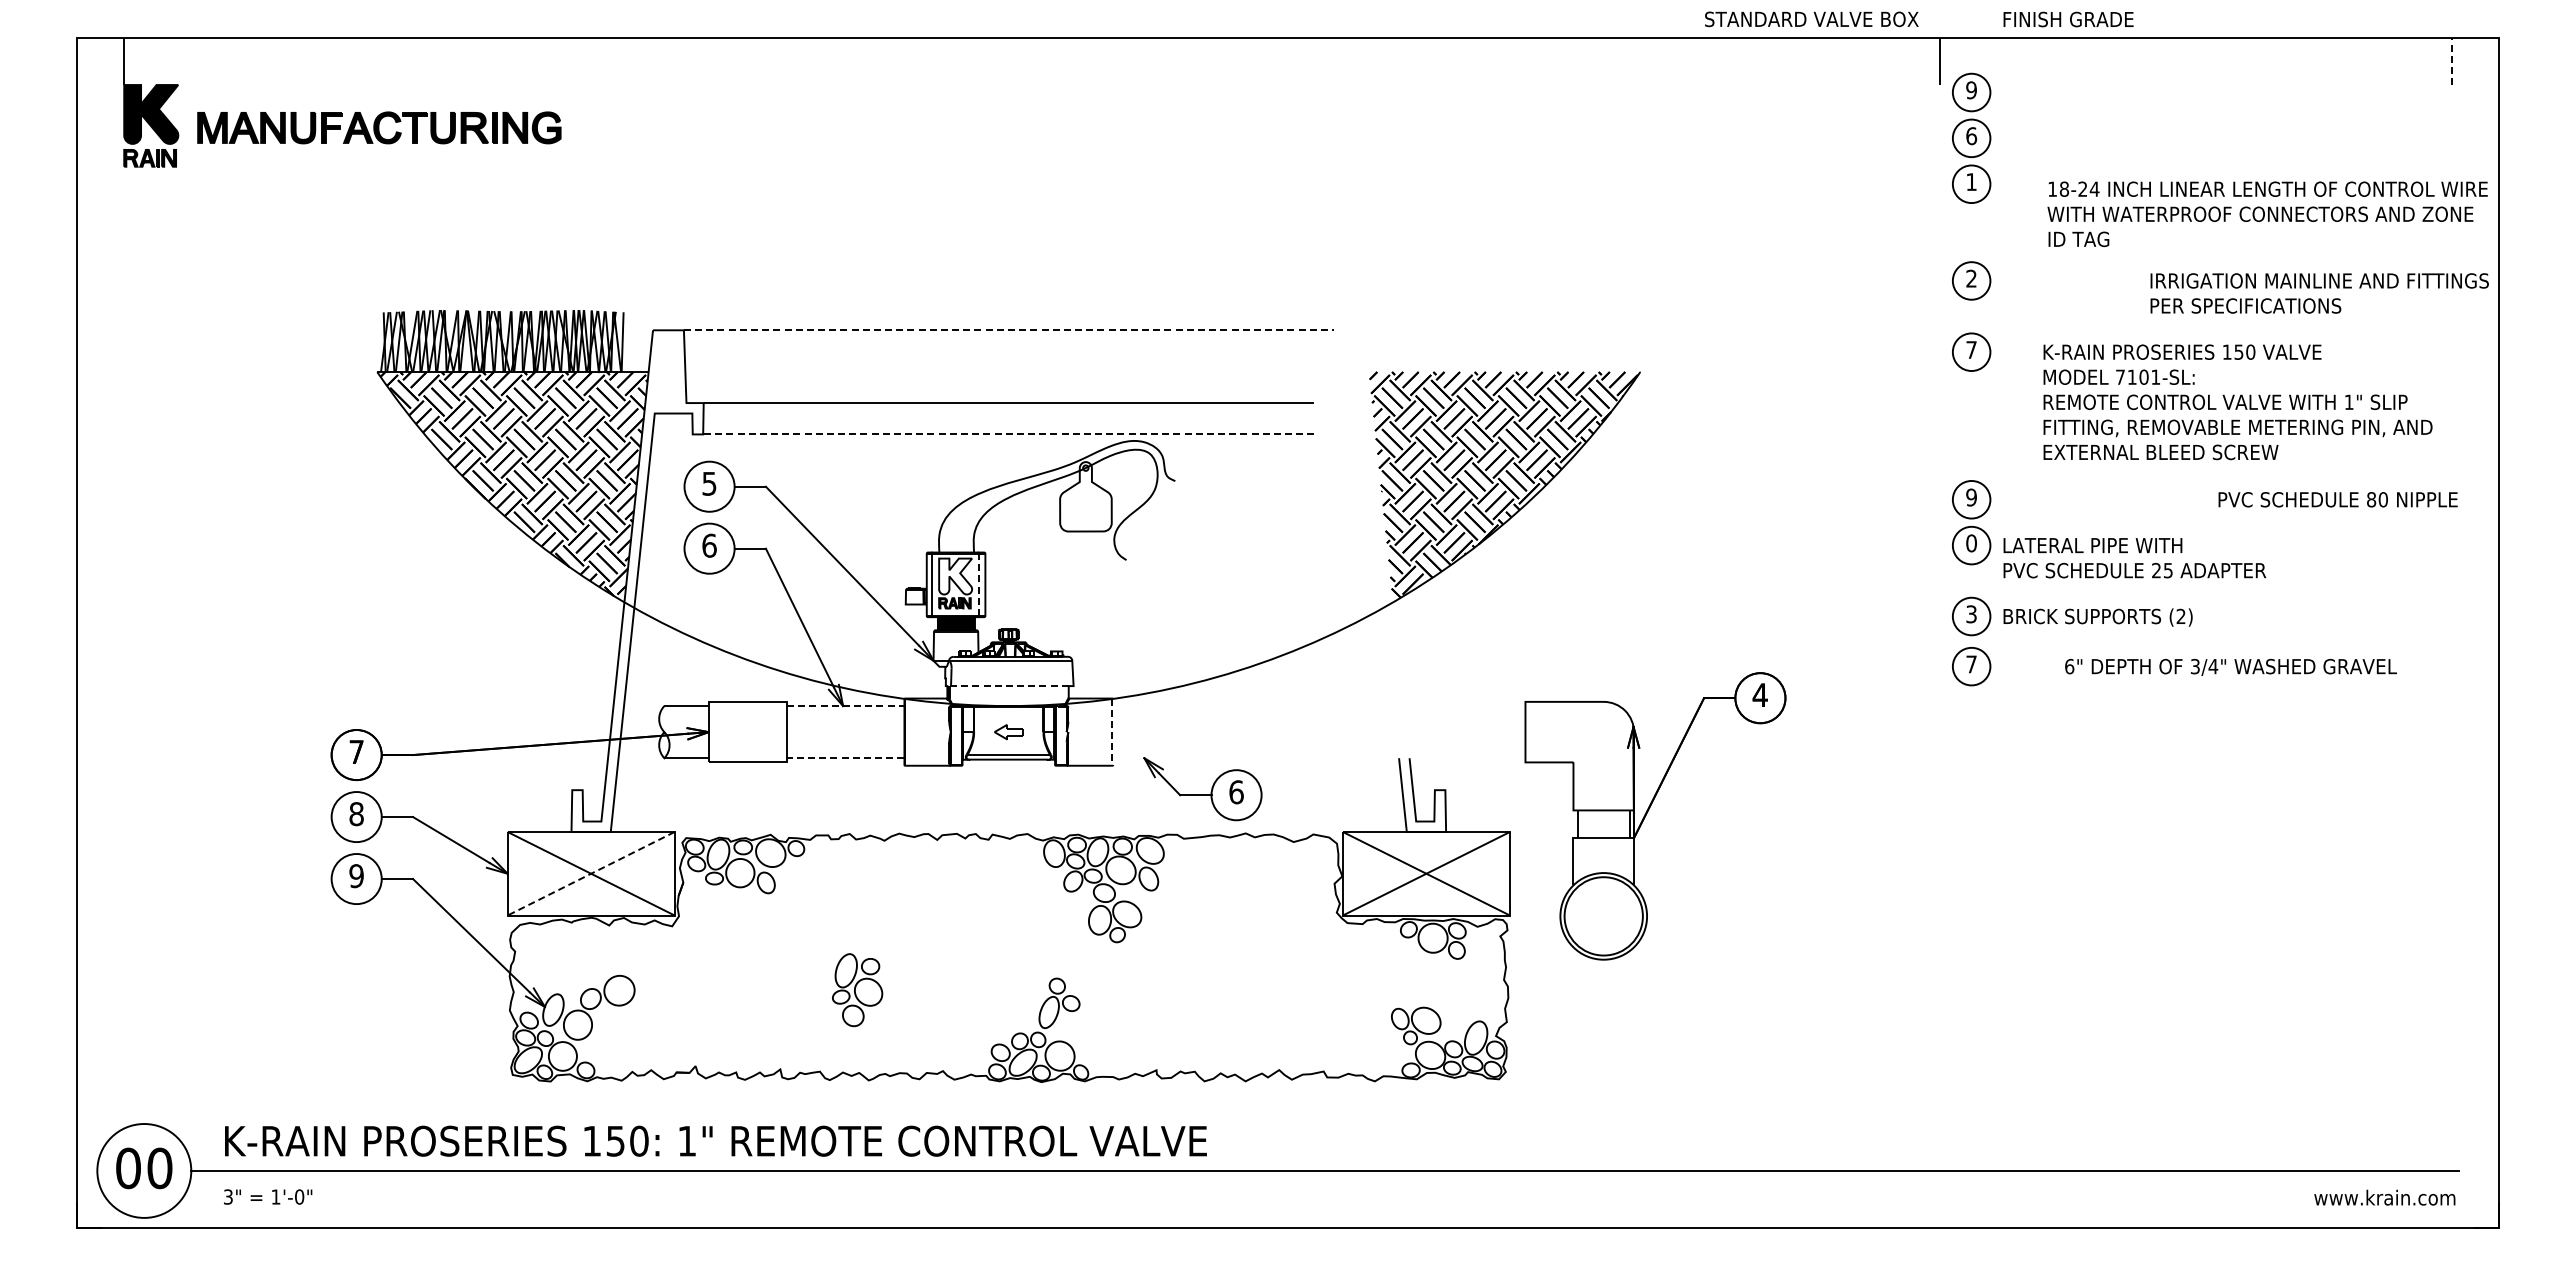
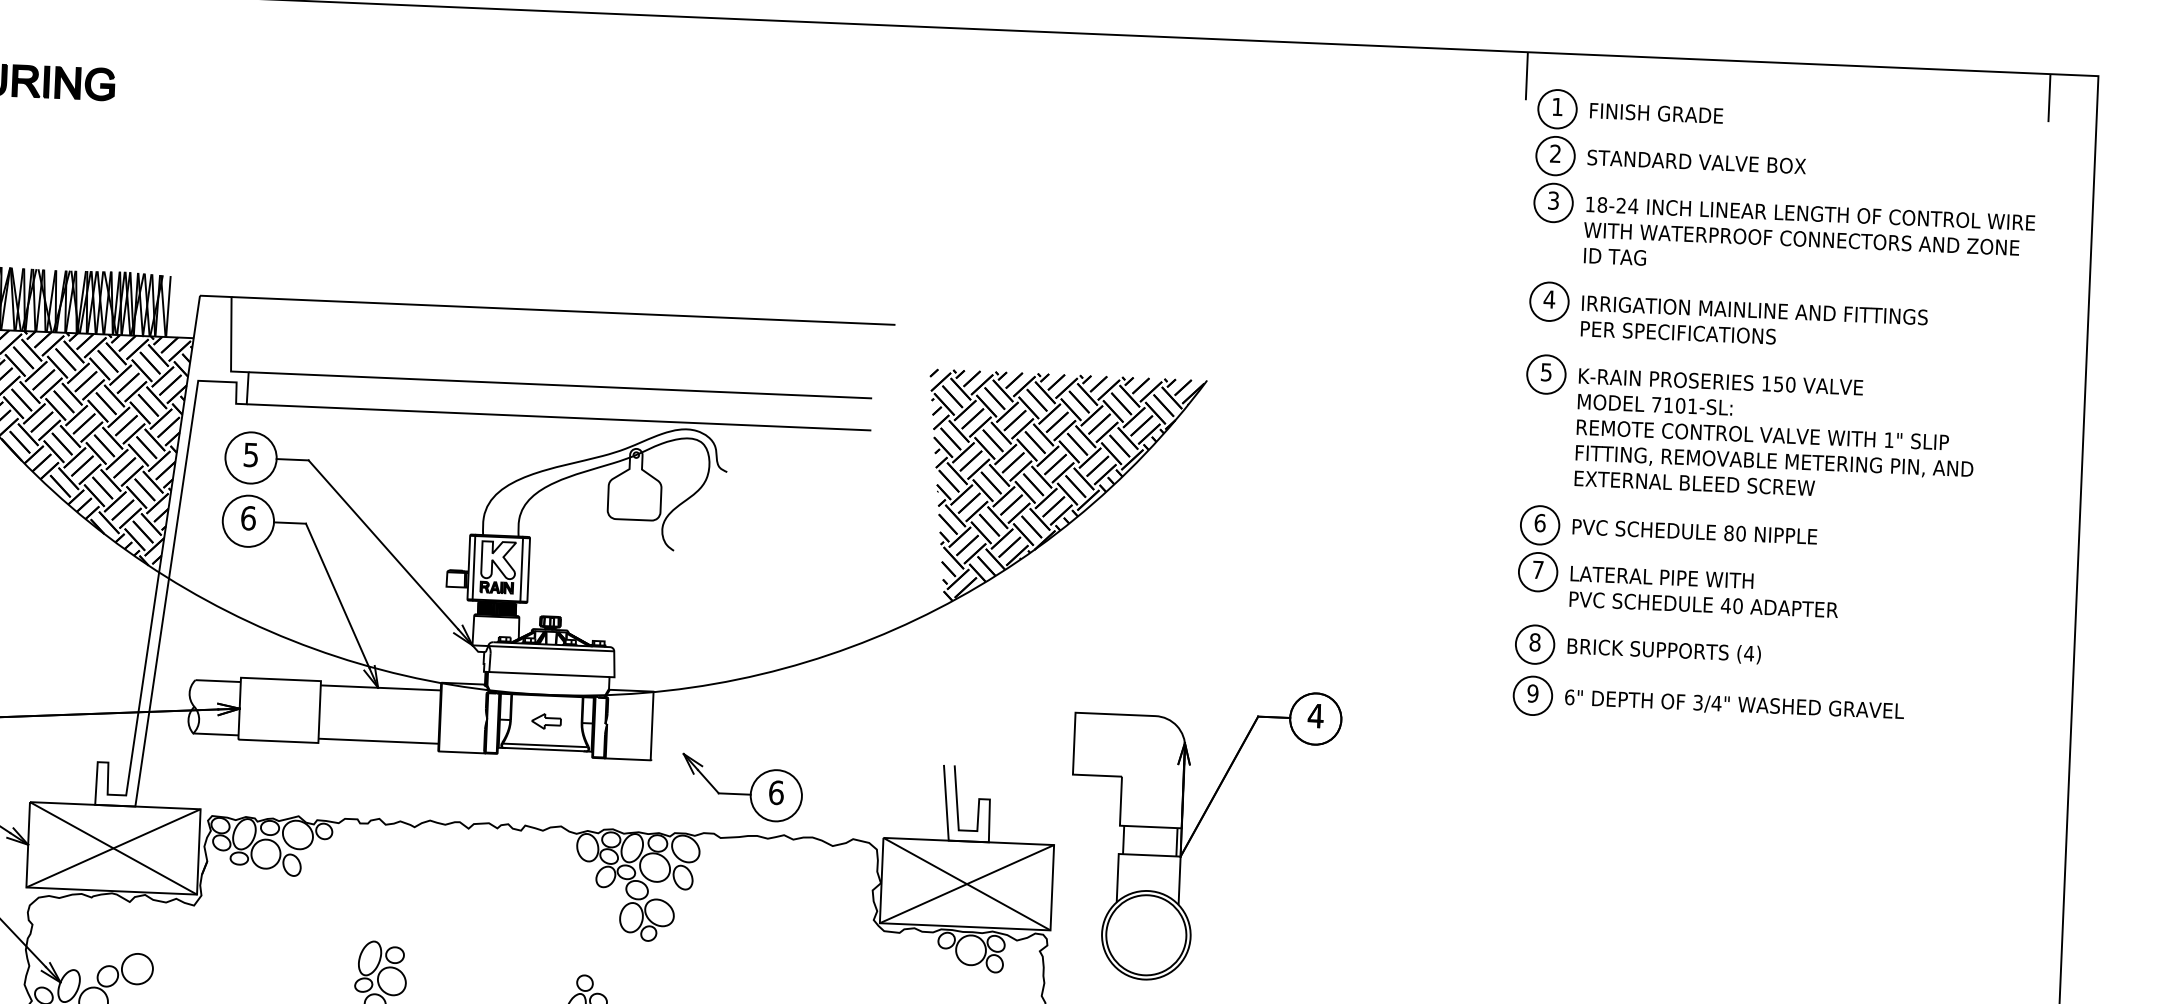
text: (1811, 19) -> (1696, 162), moved
text: (2068, 19) -> (1656, 113), moved
line: (2451, 61) -> (2049, 98), dashed -> solid
text: (1971, 90) -> (1557, 107), 9 -> 1
text: (1971, 136) -> (1555, 154), 6 -> 2
text: (1971, 182) -> (1553, 201), 1 -> 3
text: (2267, 214) -> (1808, 239), moved
text: (1971, 278) -> (1549, 299), 2 -> 4
text: (2319, 293) -> (1754, 323), moved
line: (1008, 330) -> (563, 311), dashed -> solid
text: (1971, 350) -> (1546, 372), 7 -> 5
text: (2237, 402) -> (1775, 435), moved
line: (1008, 434) -> (558, 417), dashed -> solid
text: (1971, 497) -> (1540, 523), 9 -> 6
text: (2337, 499) -> (1694, 531), moved
text: (1971, 543) -> (1538, 570), 0 -> 7
text: (2161, 570) -> (1731, 605), 25 -> 40
line: (978, 584) -> (521, 569), dashed -> solid
text: (1971, 614) -> (1535, 642), 3 -> 8
text: (2180, 615) -> (1748, 652), (2) -> (4)
text: (1971, 664) -> (1532, 693), 7 -> 9
text: (2230, 666) -> (1734, 704), moved
line: (1008, 686) -> (547, 674), dashed -> solid
line: (845, 706) -> (380, 688), dashed -> solid
line: (1112, 732) -> (652, 726), dashed -> solid
line: (845, 758) -> (378, 741), dashed -> solid
line: (590, 873) -> (112, 848), dashed -> solid

